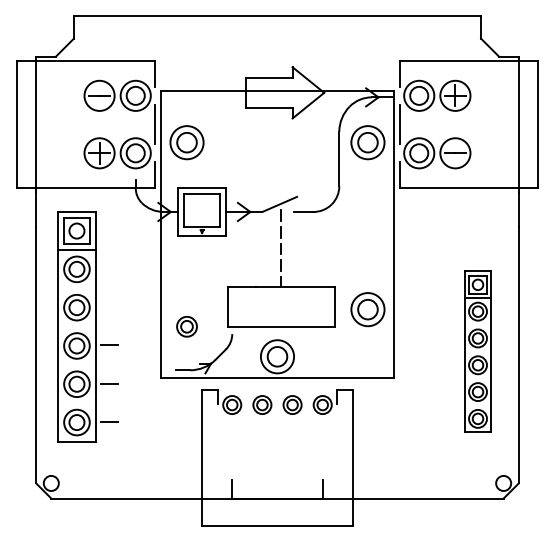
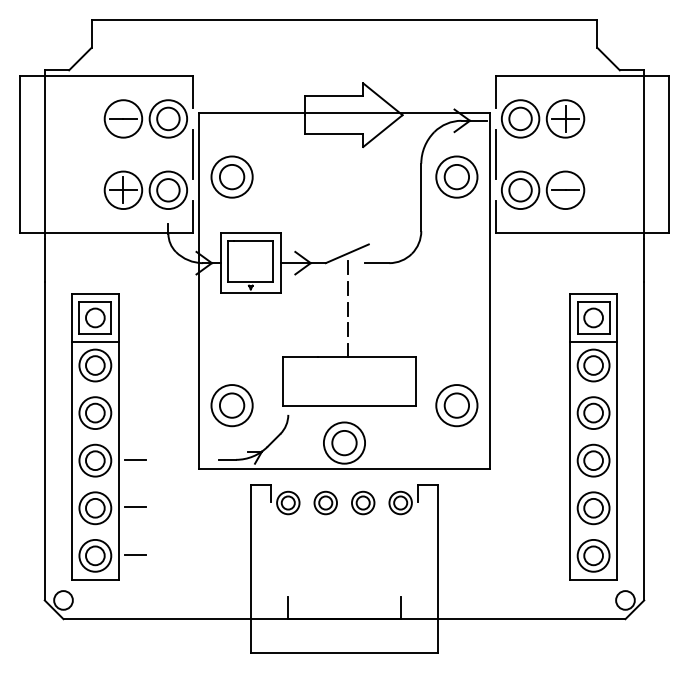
part: (367, 309) -> (456, 405), moved
part: (87, 326) -> (108, 436), moved
part: (186, 326) -> (231, 405), size x1.67
part: (477, 351) -> (592, 436), size x1.43

